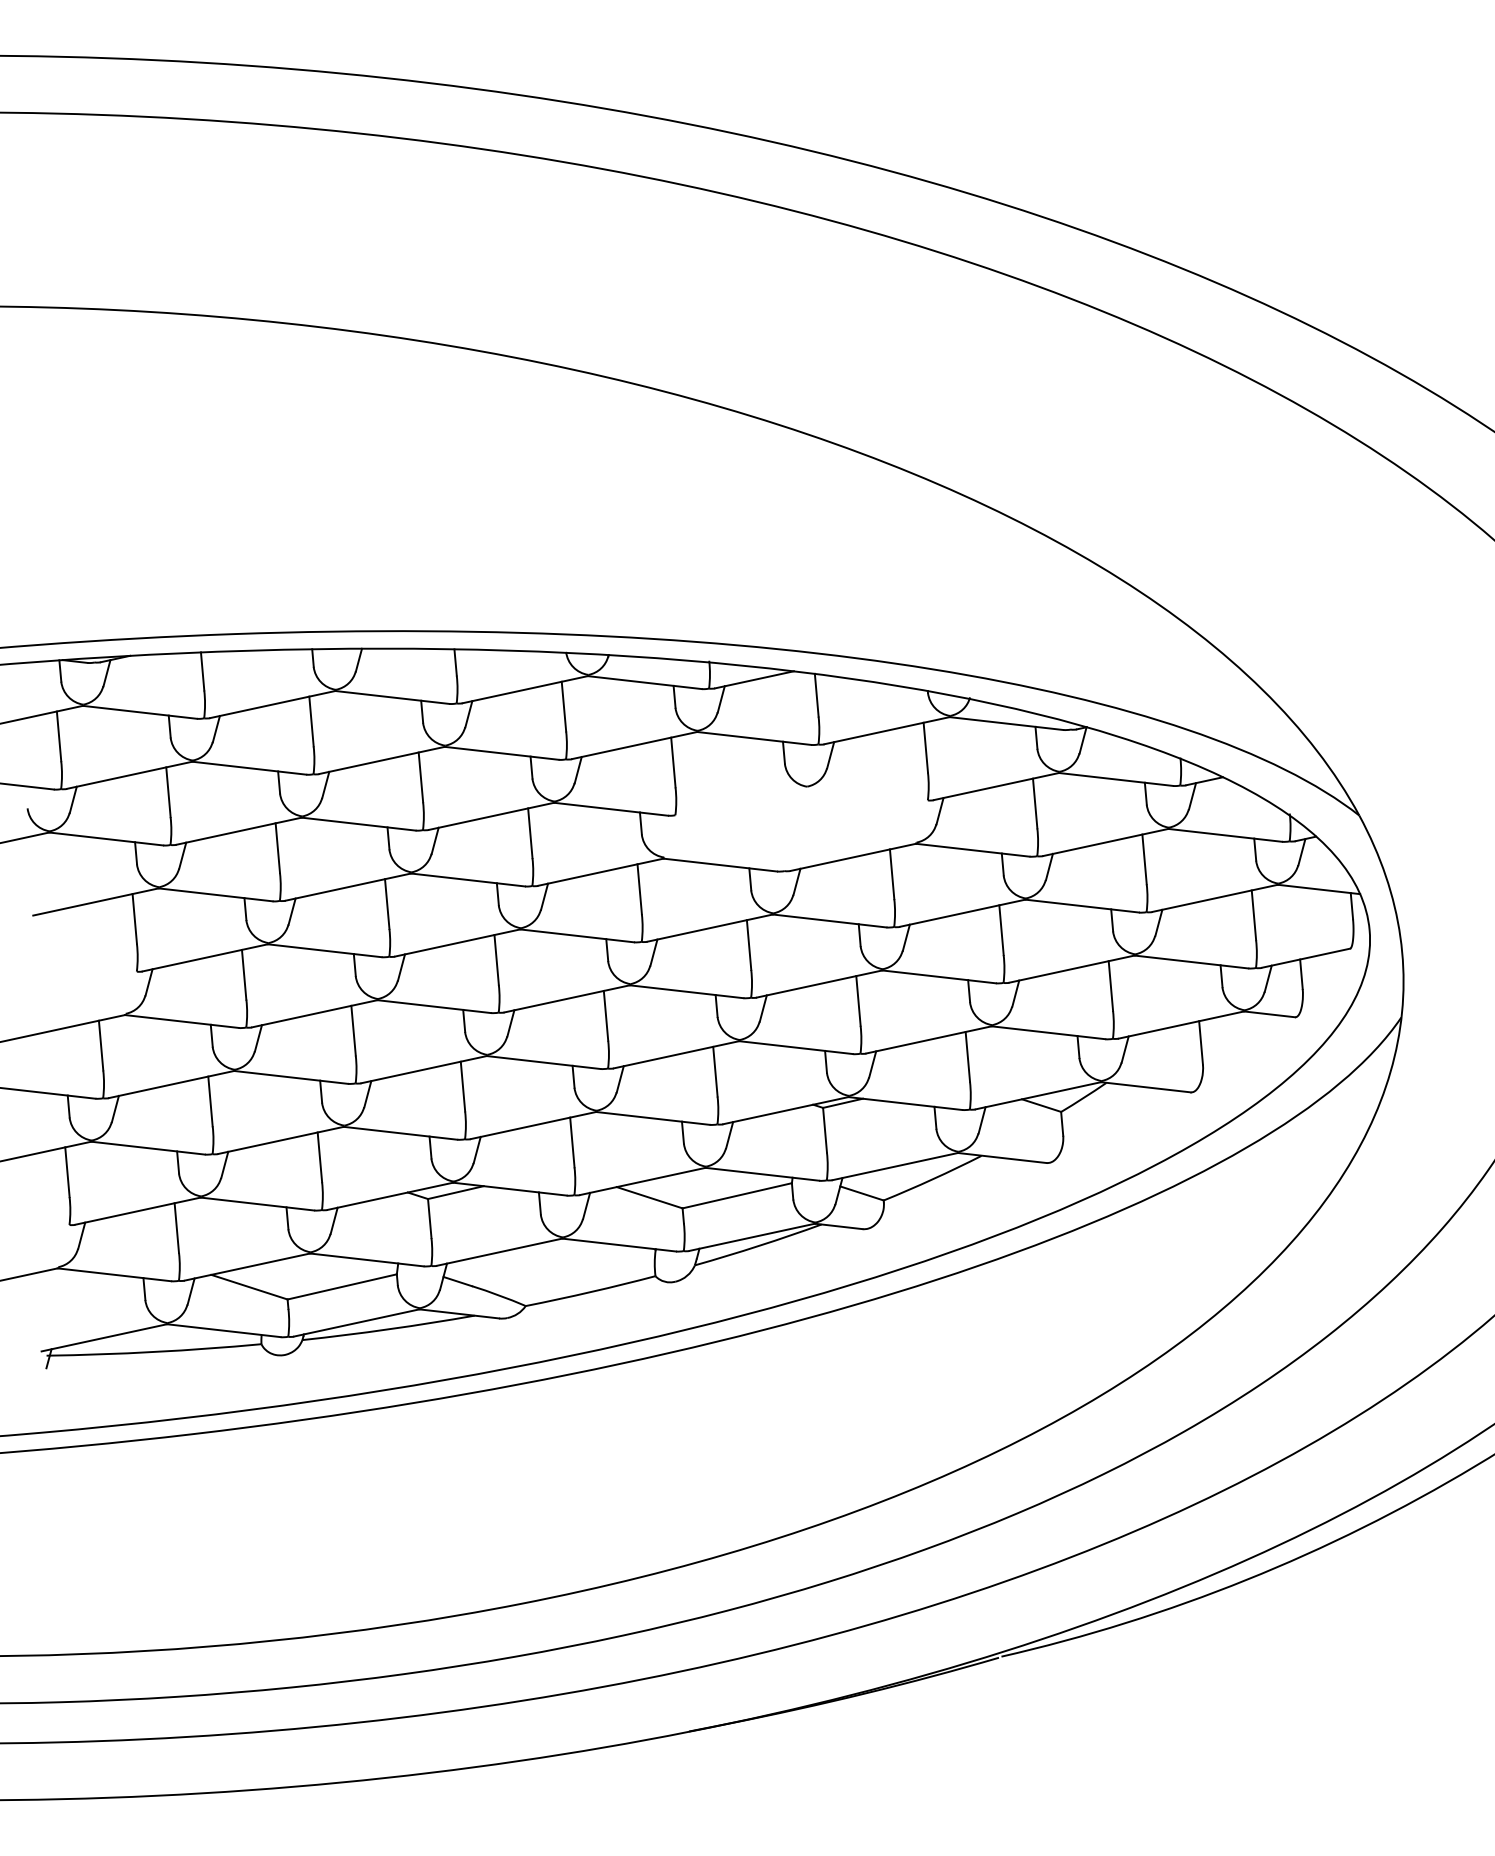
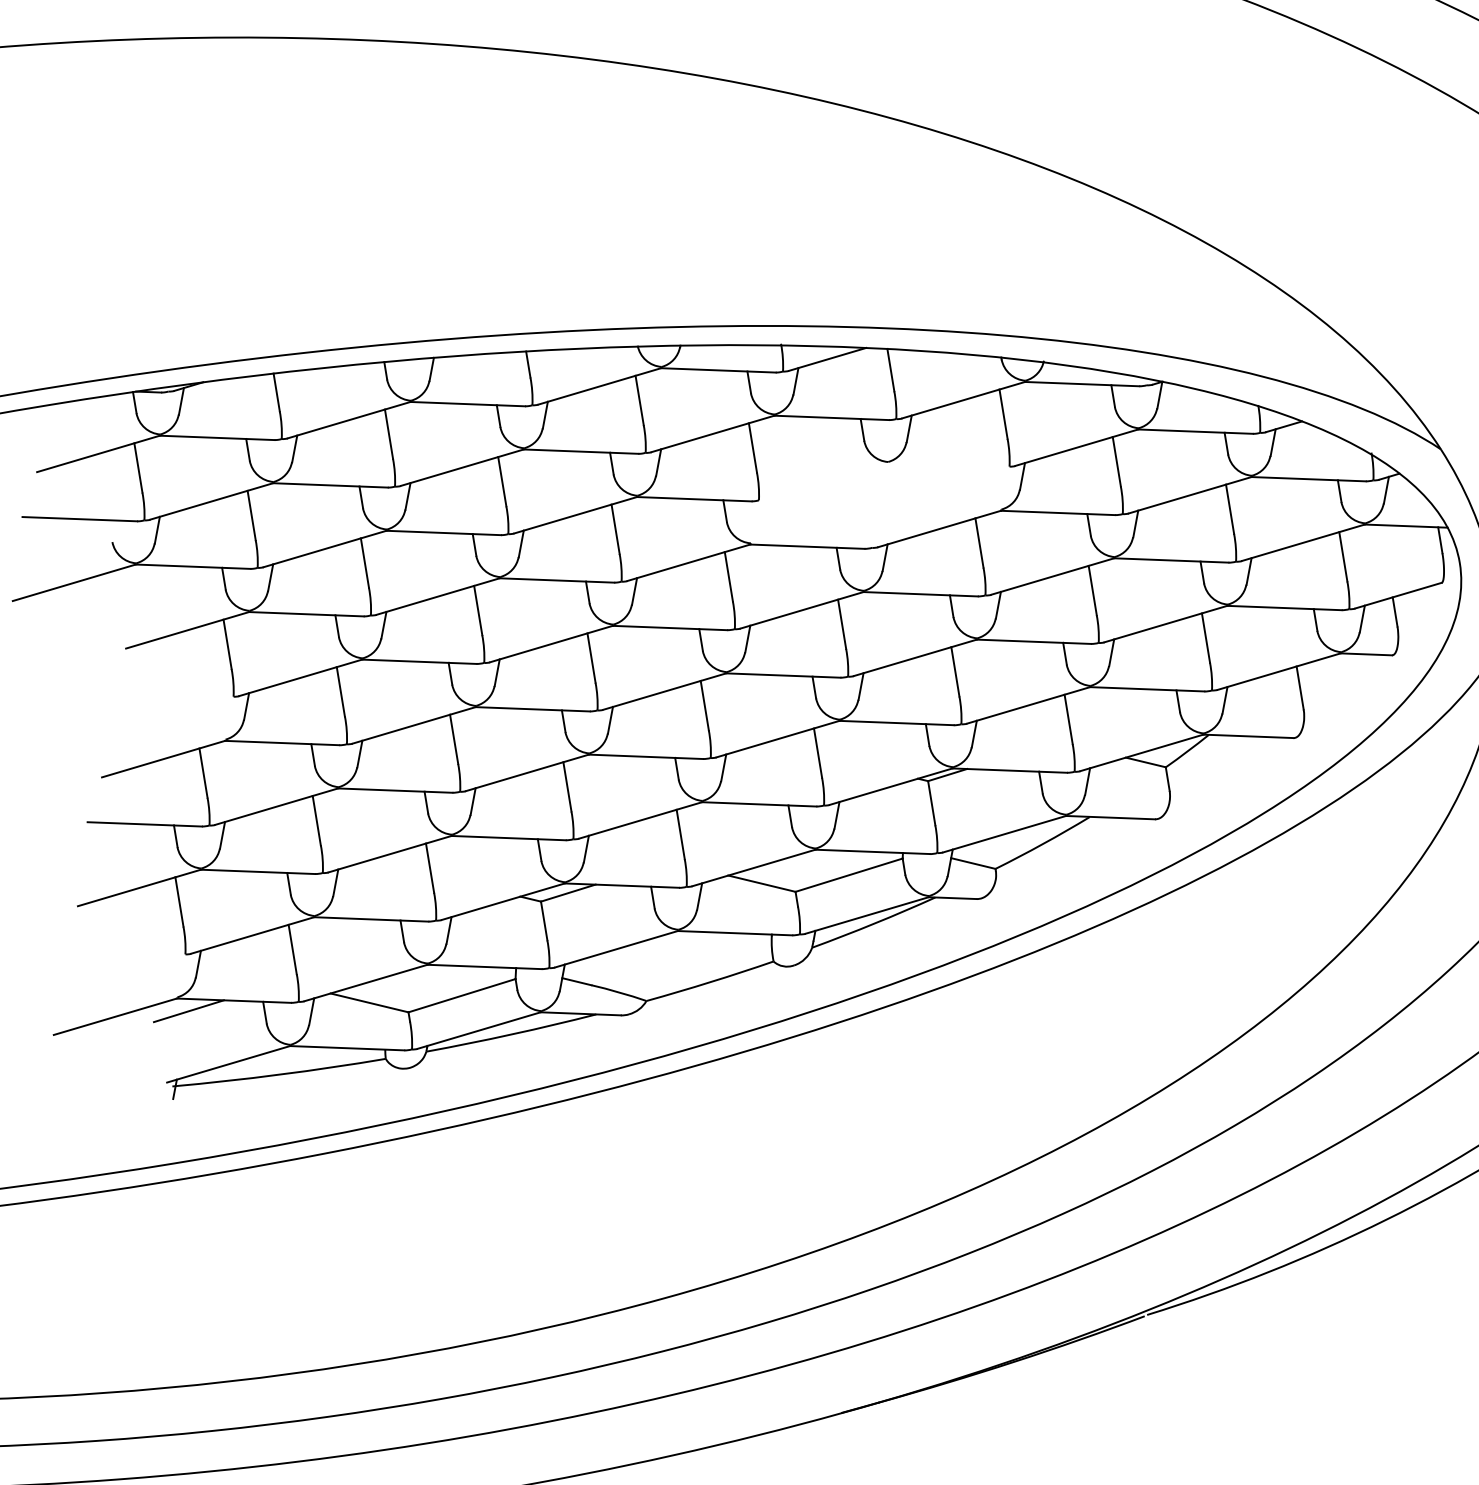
line: (68, 1281) -> (188, 1010), added

